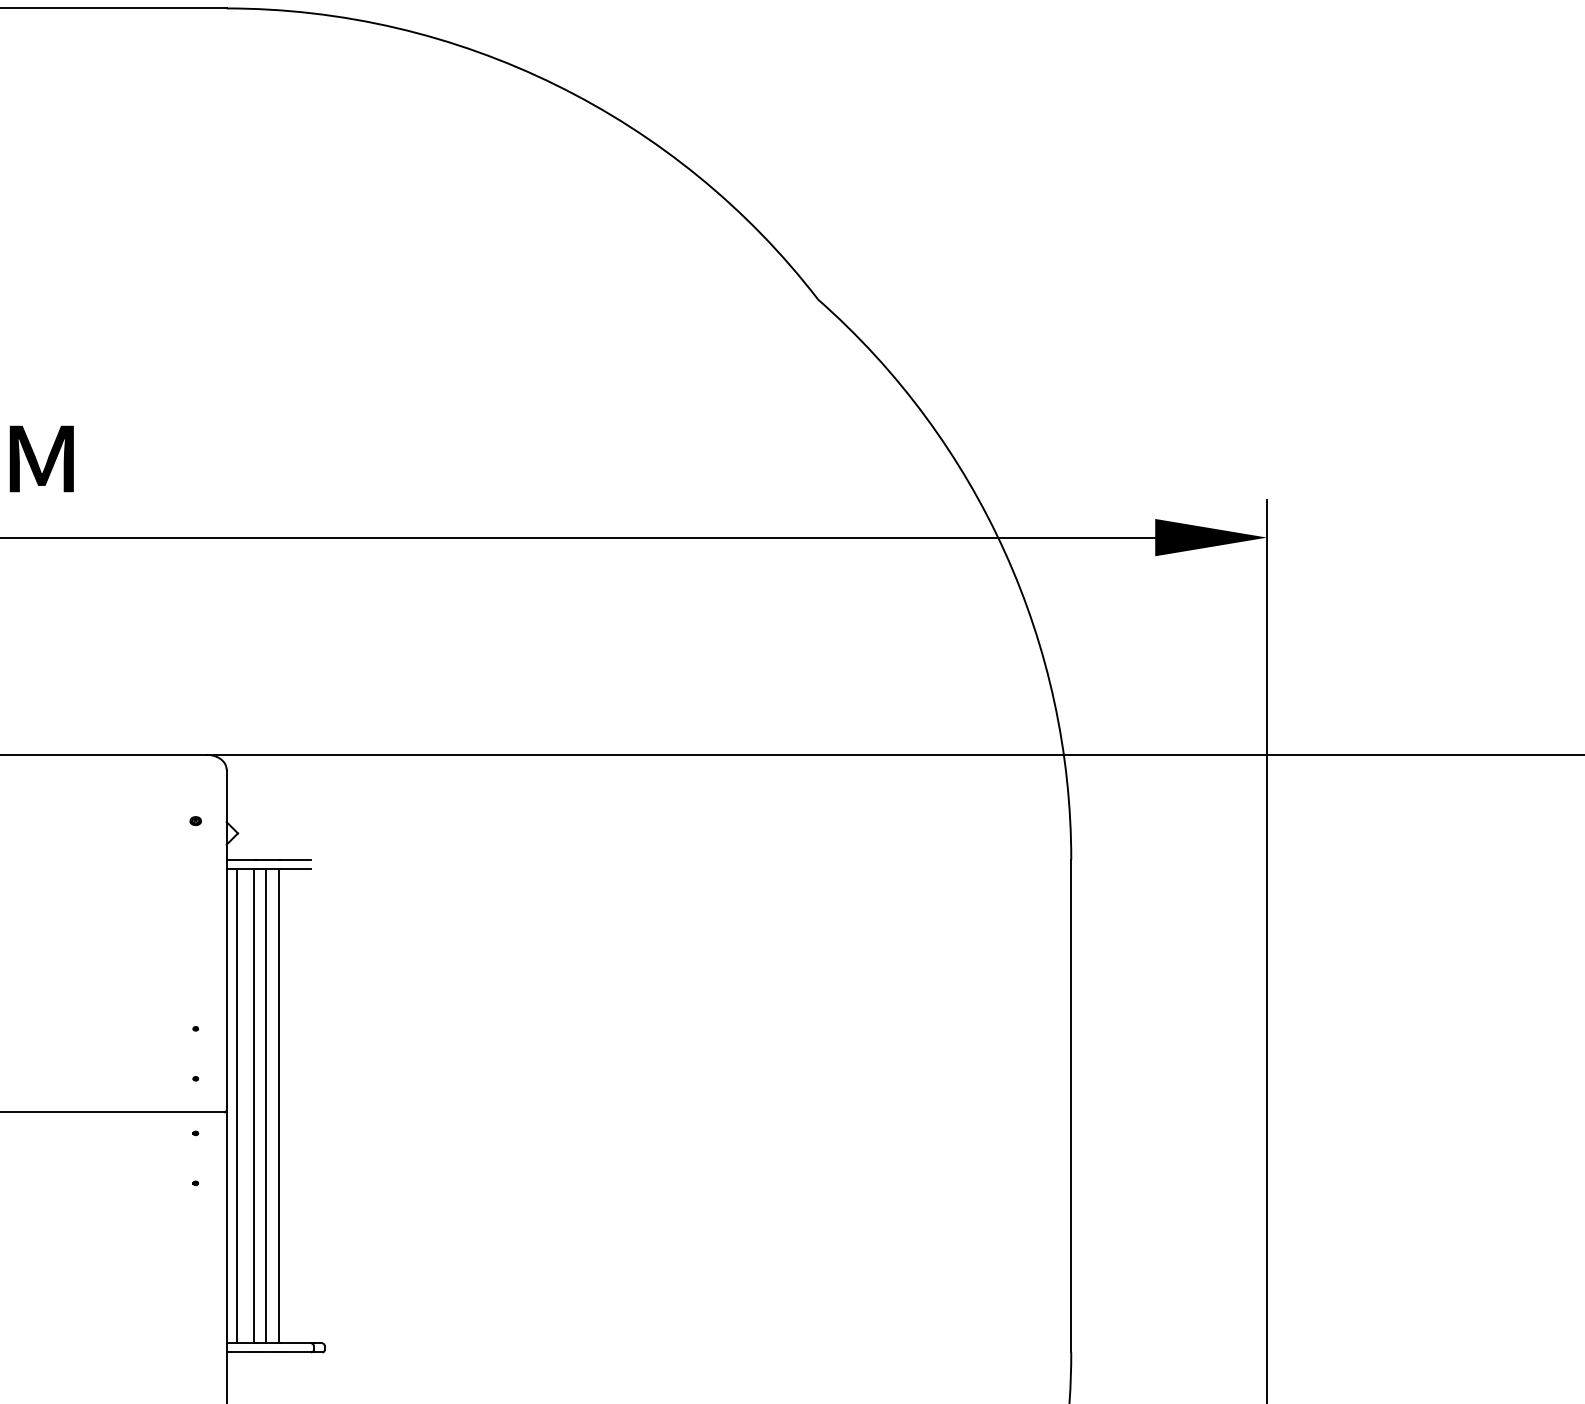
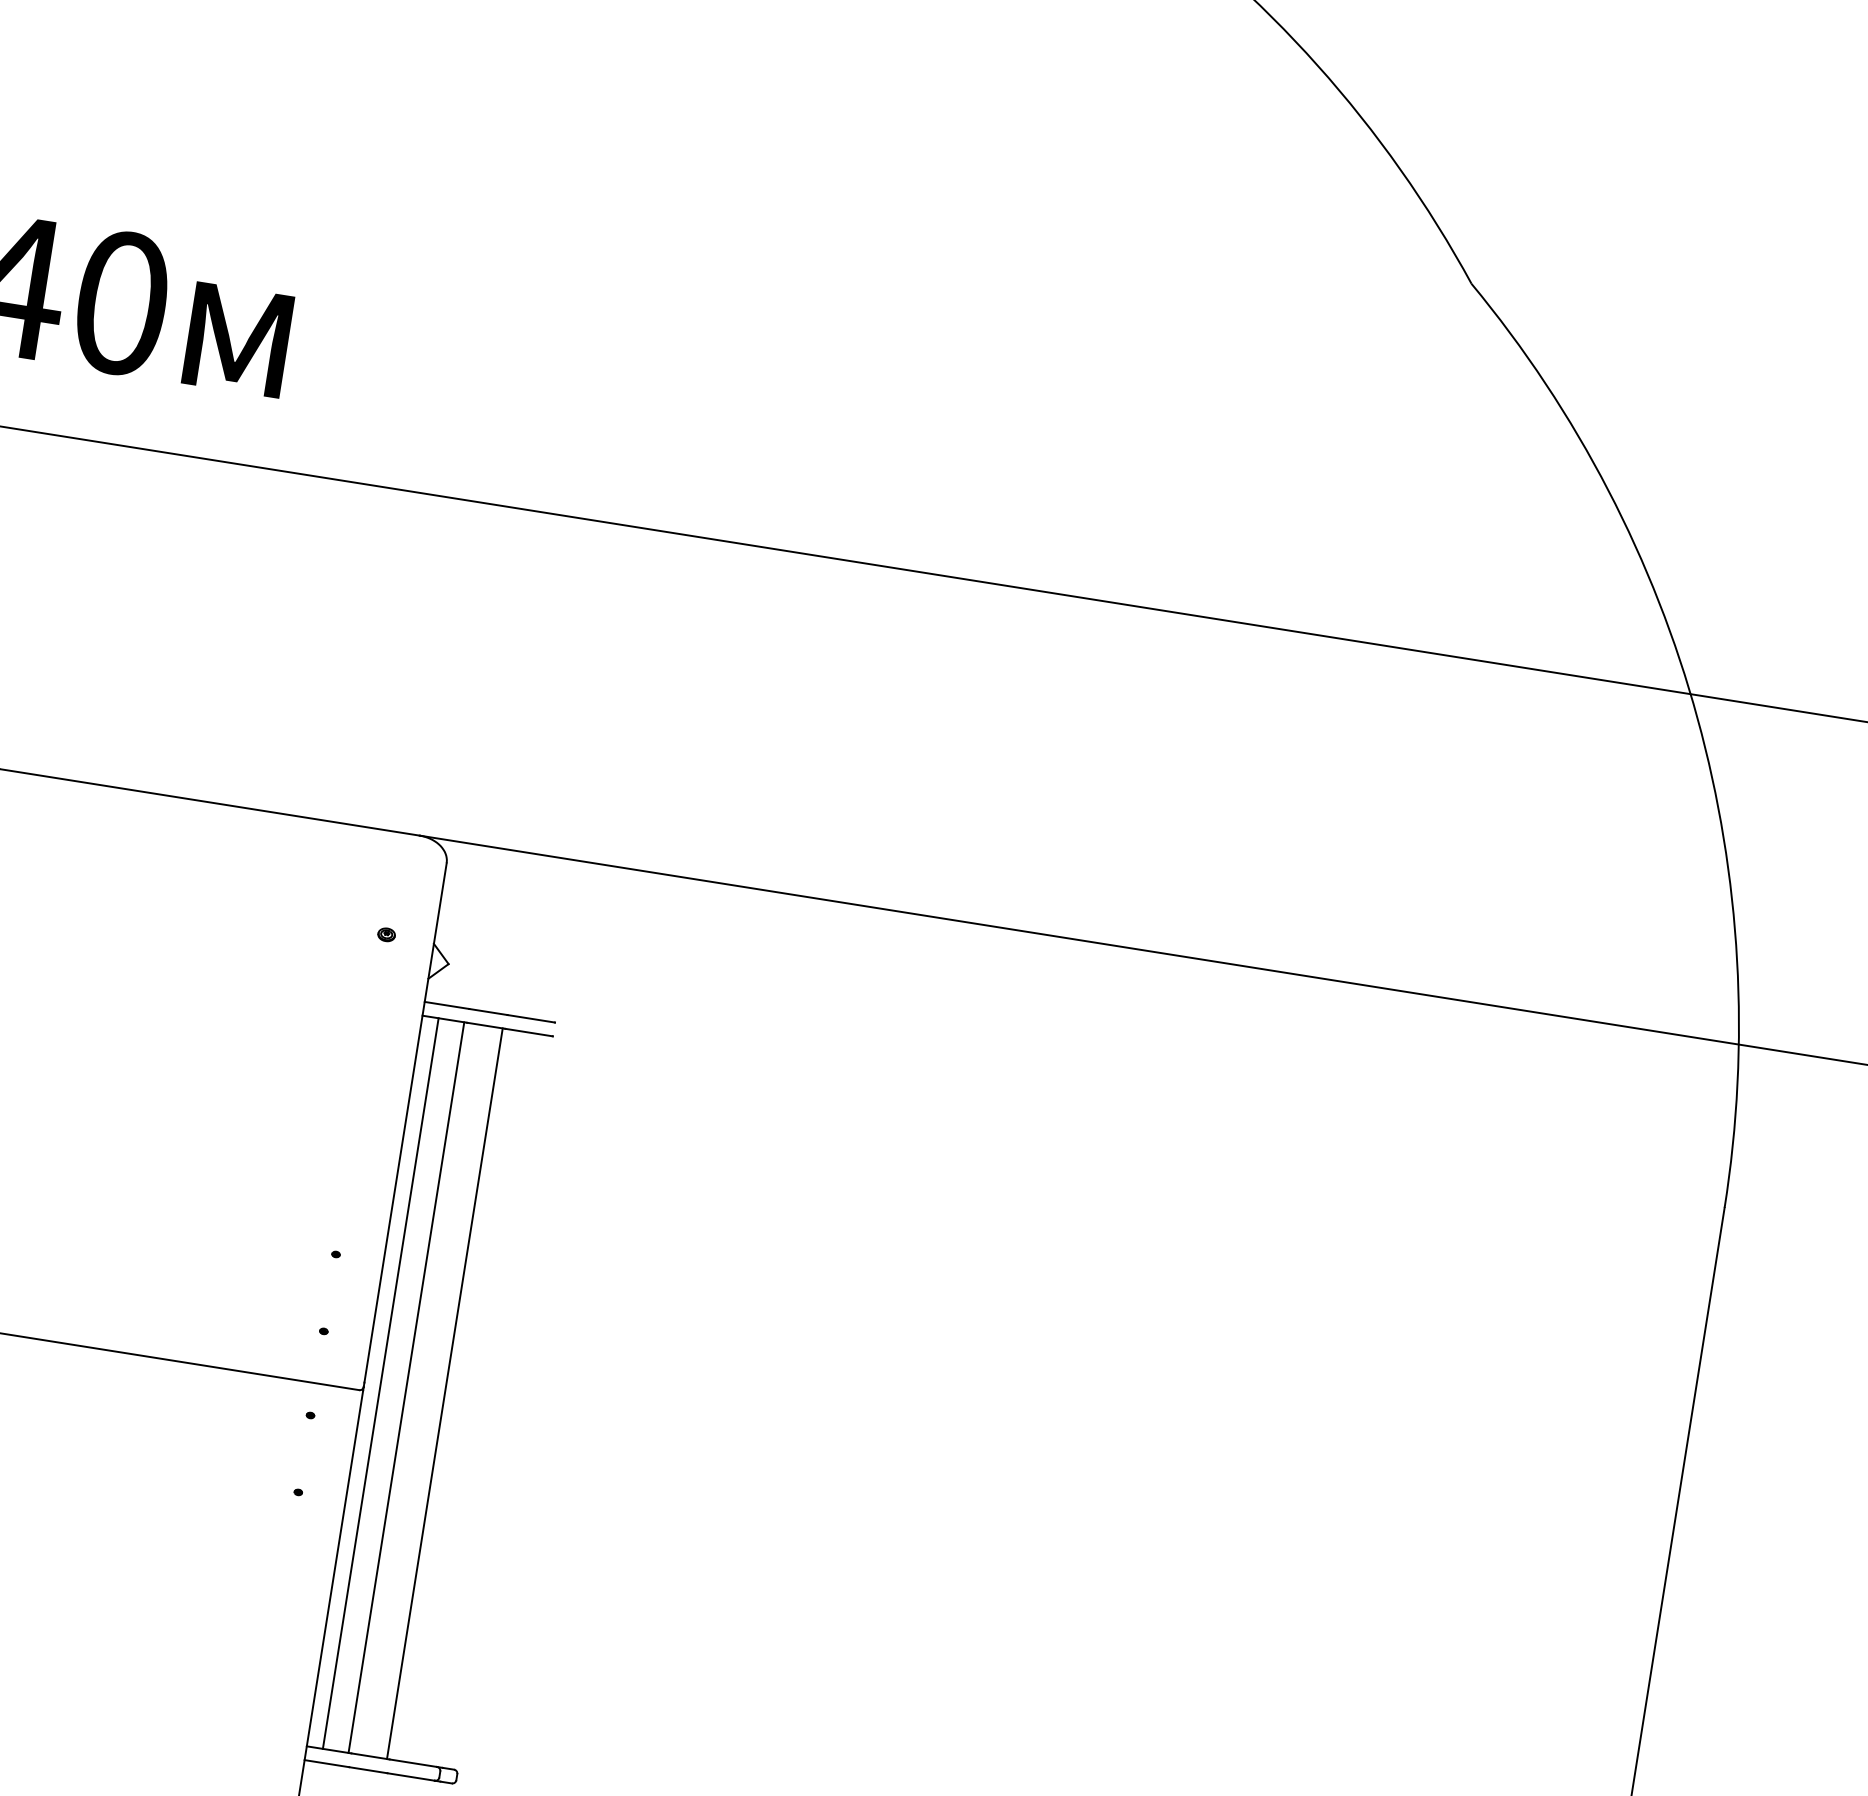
line: (266, 1105) -> (426, 1389), removed

